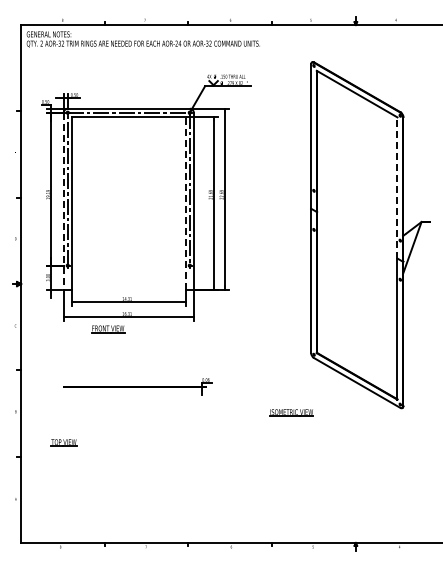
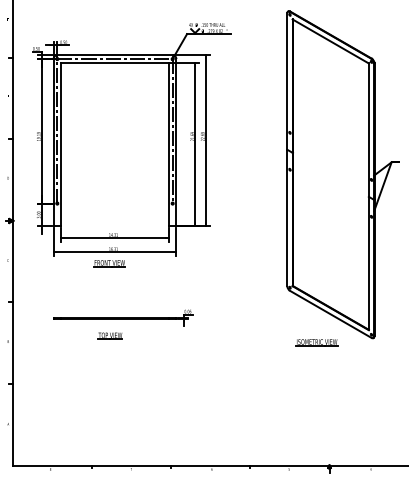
line: (397, 187) -> (368, 129), dashed -> solid
line: (63, 201) -> (53, 142), dashed -> solid
line: (185, 202) -> (168, 143), dashed -> solid
part: (108, 329) -> (110, 263), moved
part: (291, 412) -> (316, 342), moved
part: (63, 442) -> (110, 335), moved

